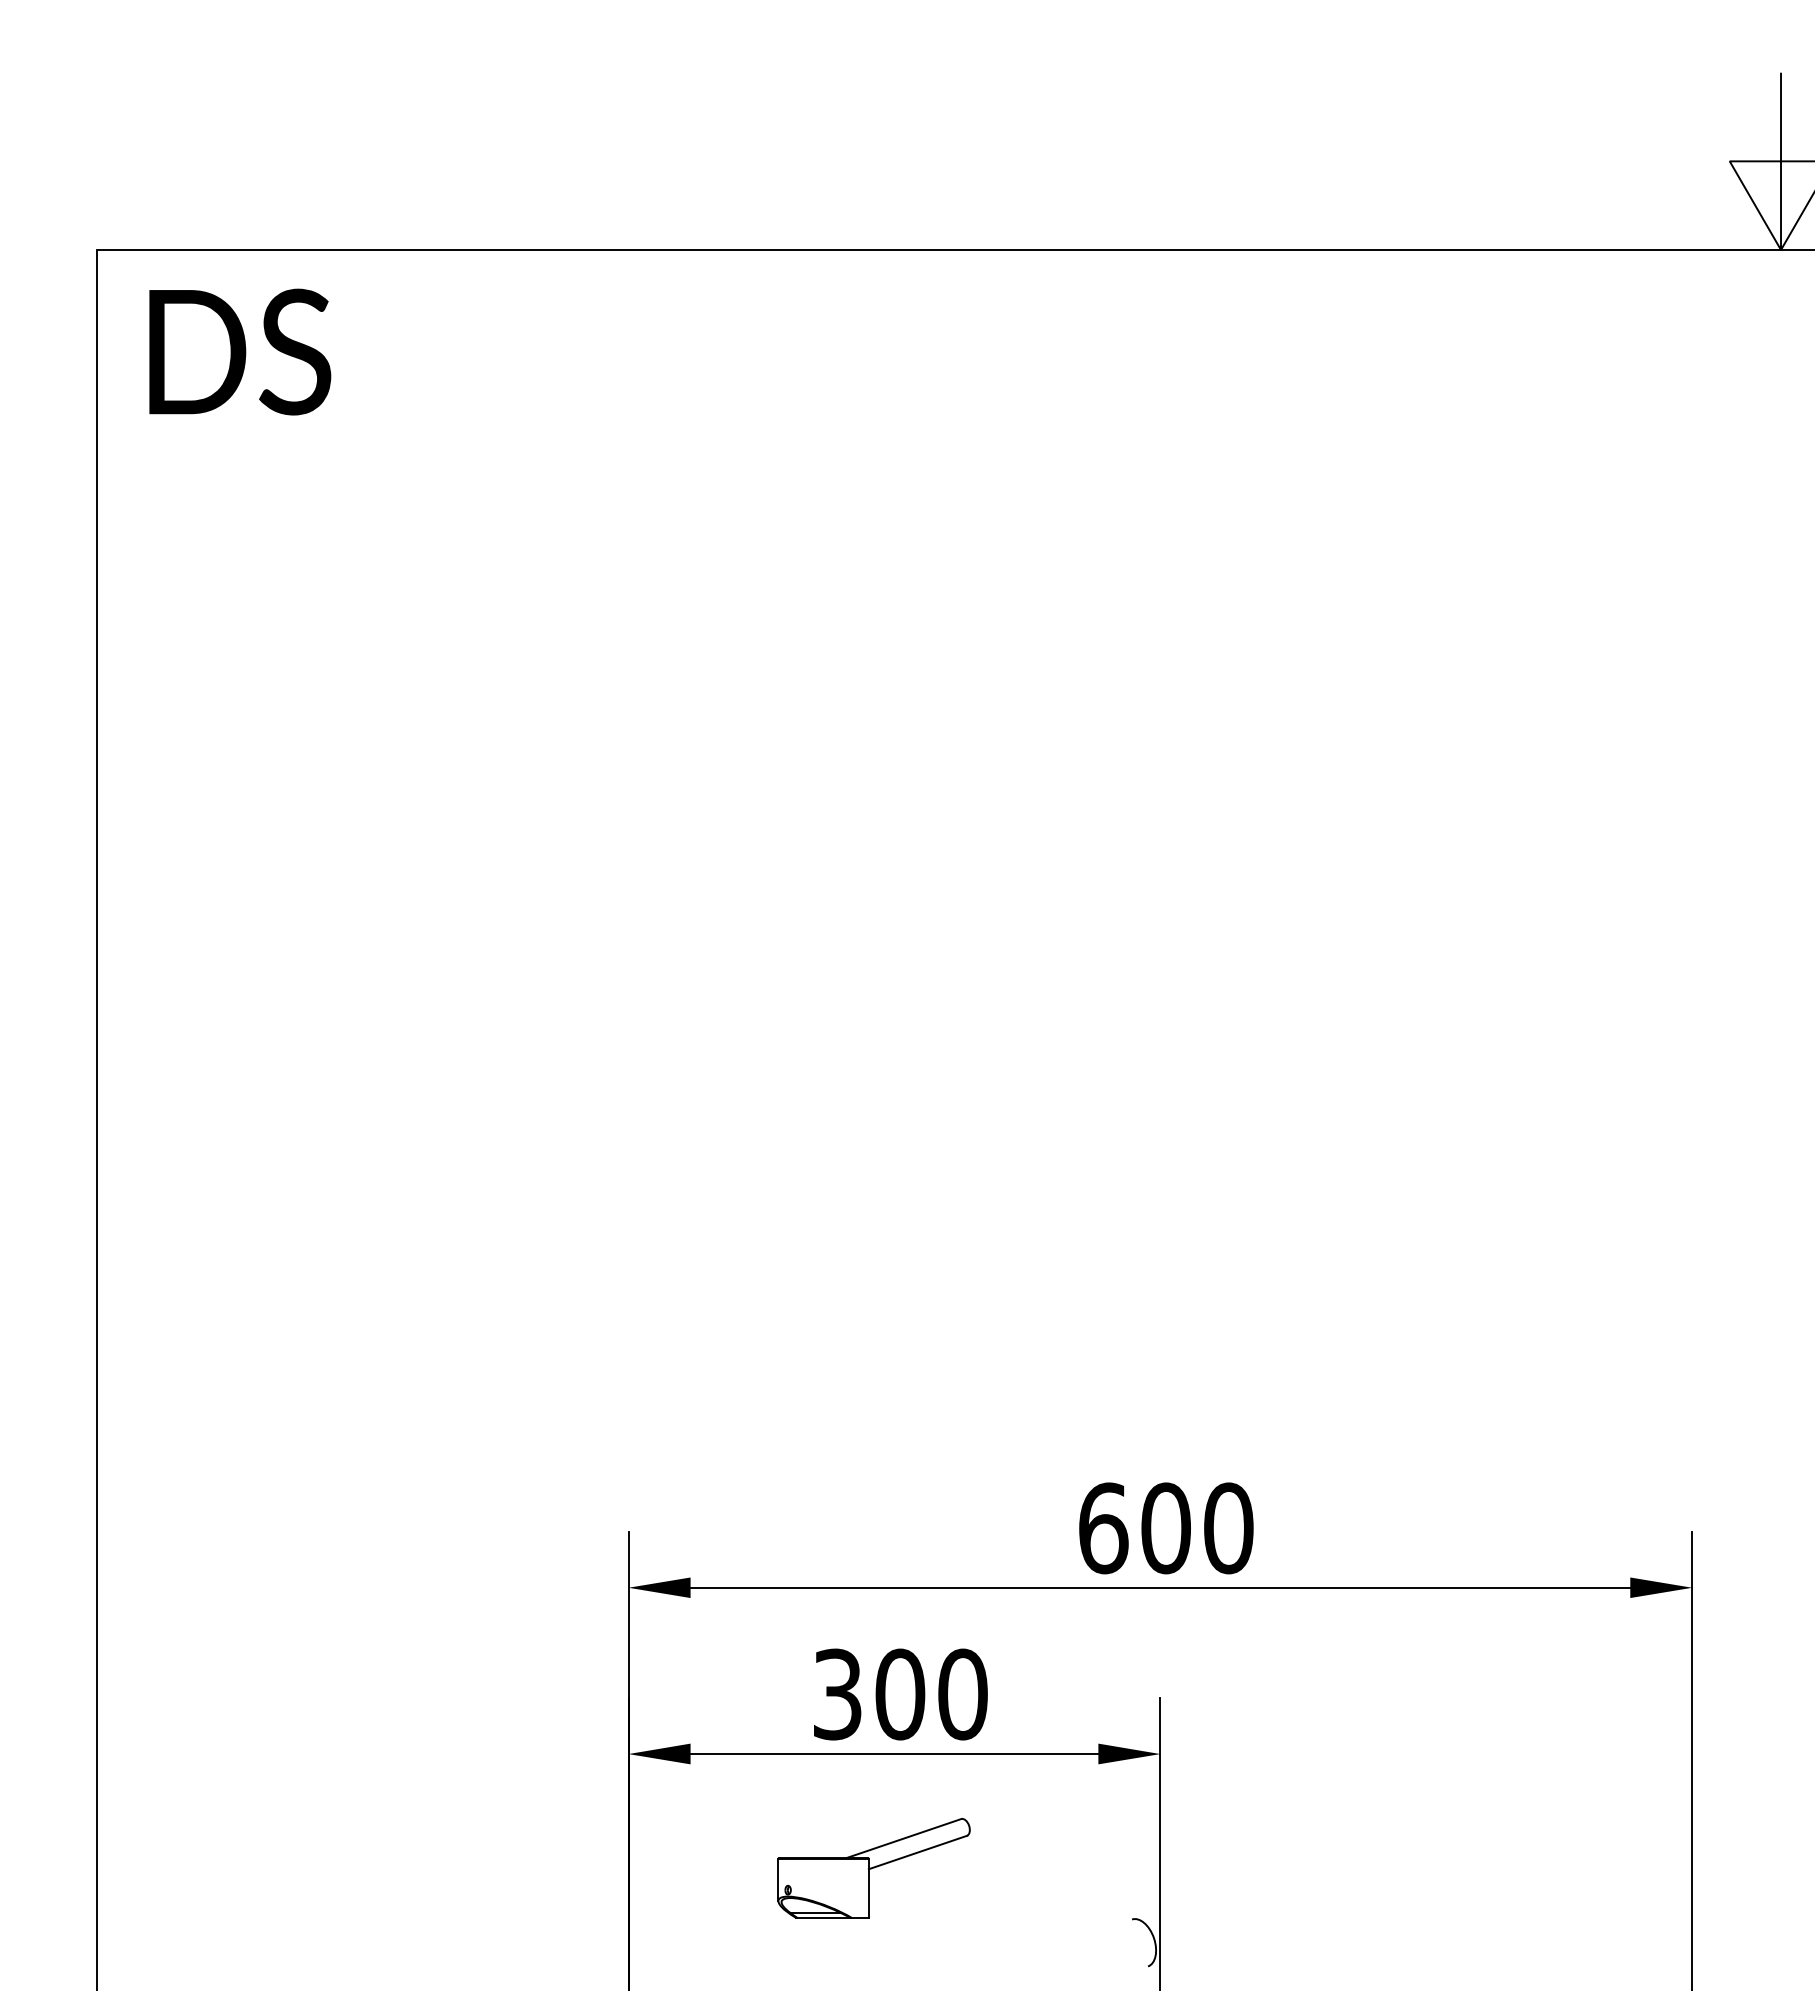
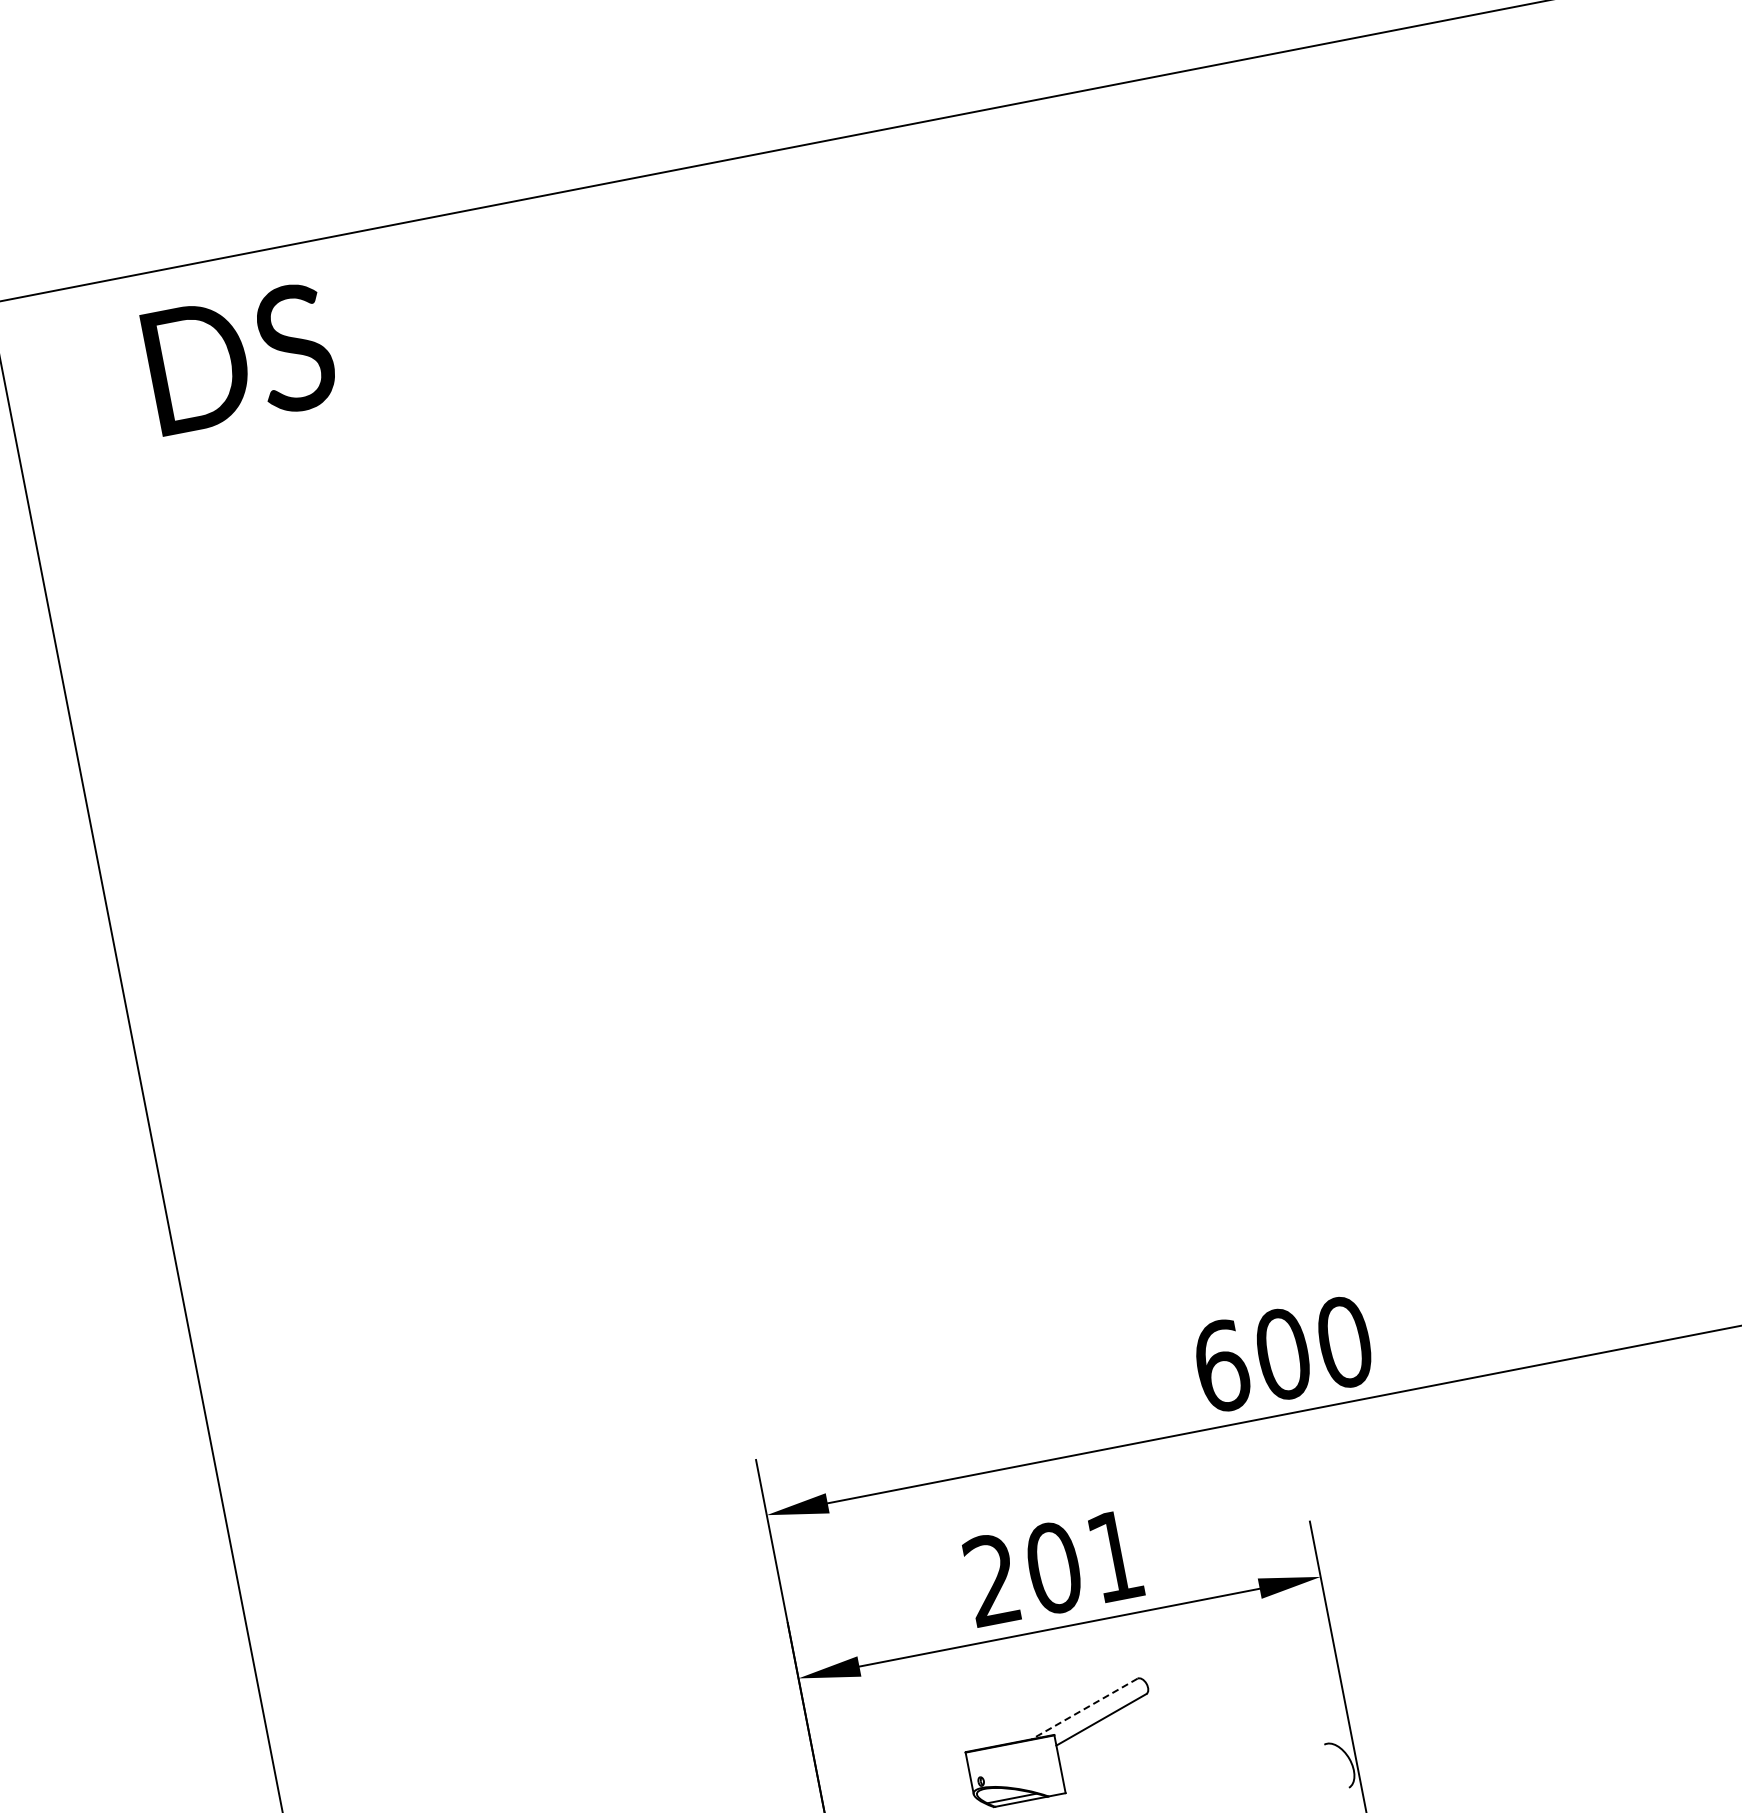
text: (240, 351) -> (240, 358), moved
text: (900, 1694) -> (1054, 1568), 300 -> 201
line: (903, 1838) -> (1084, 1708), solid -> dashed

